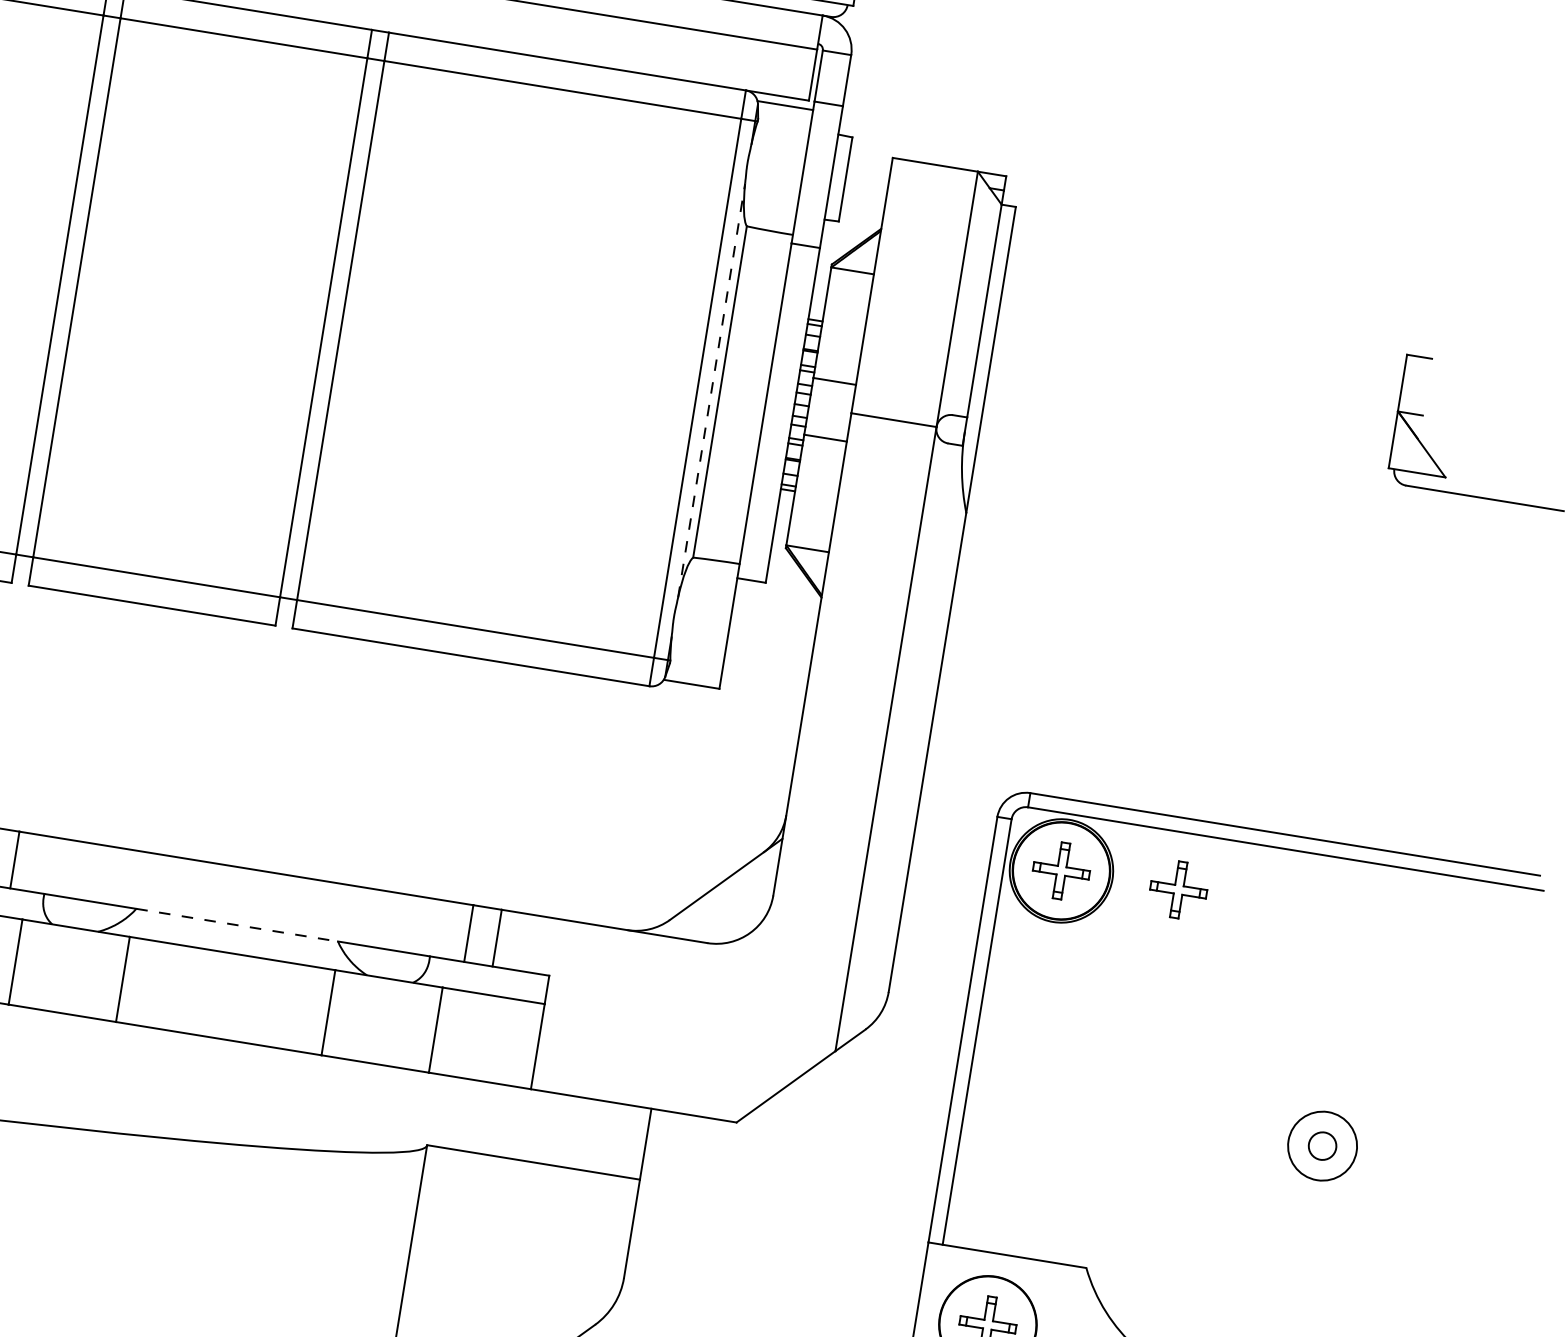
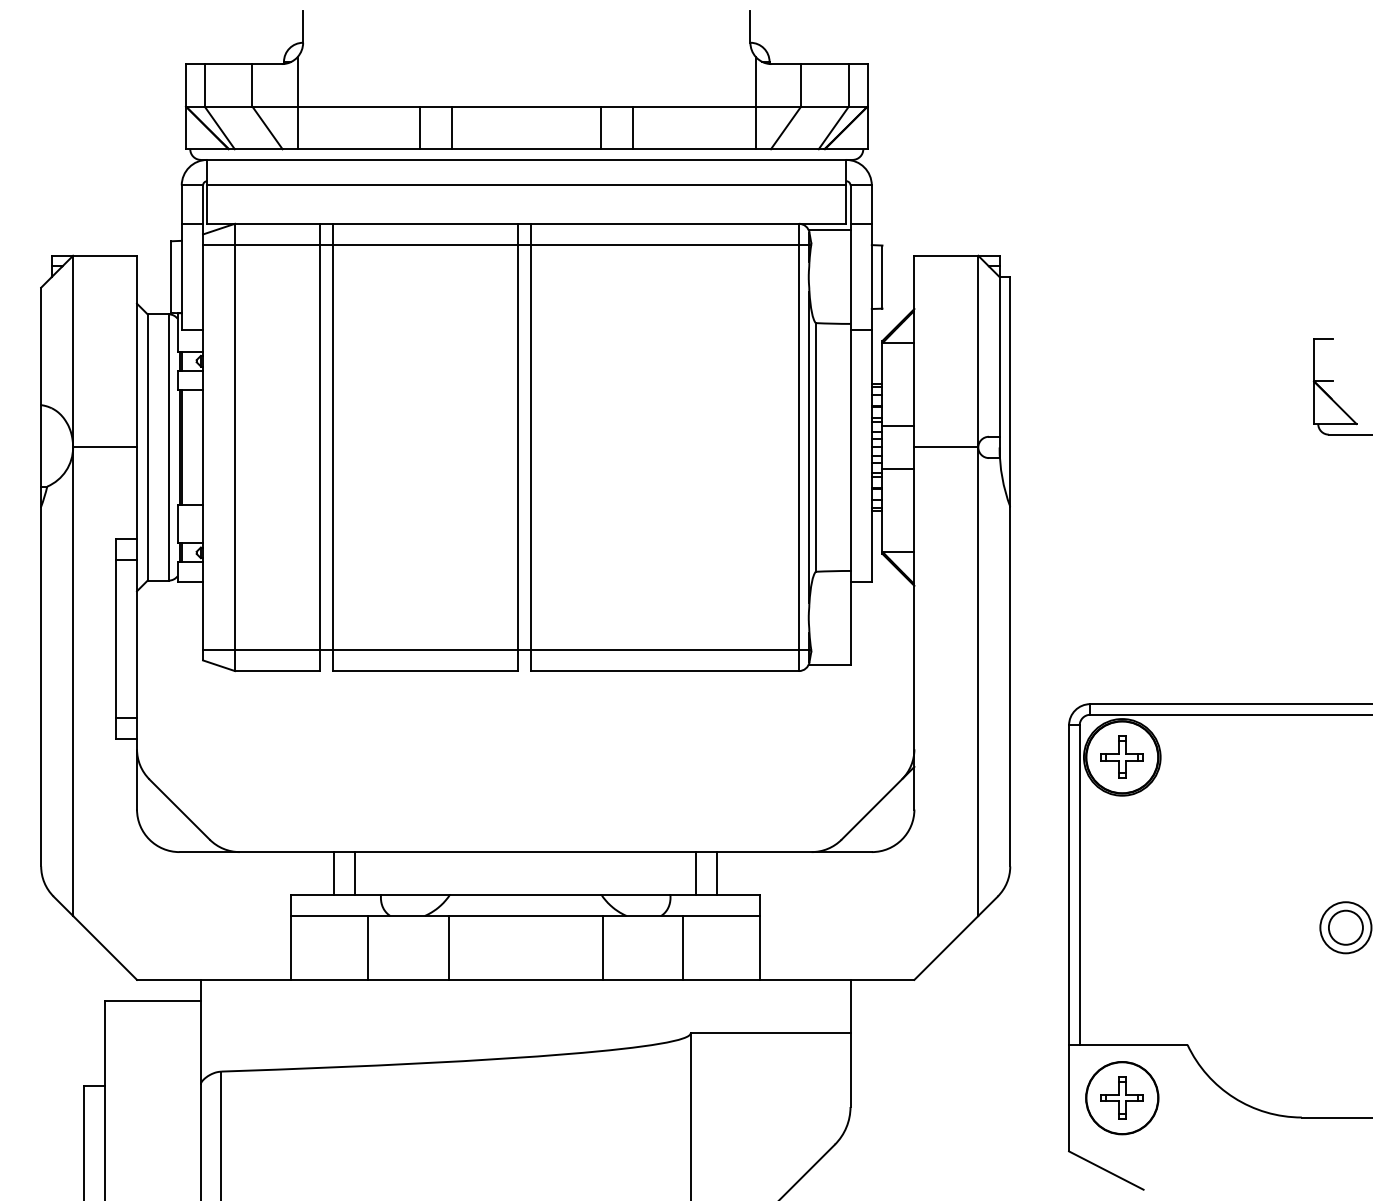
line: (711, 390) -> (809, 447), dashed -> solid
part: (1177, 888) -> (1209, 756), removed
line: (236, 924) -> (525, 894), dashed -> solid
circle: (1322, 1145) -> (1345, 927), size x1.67

